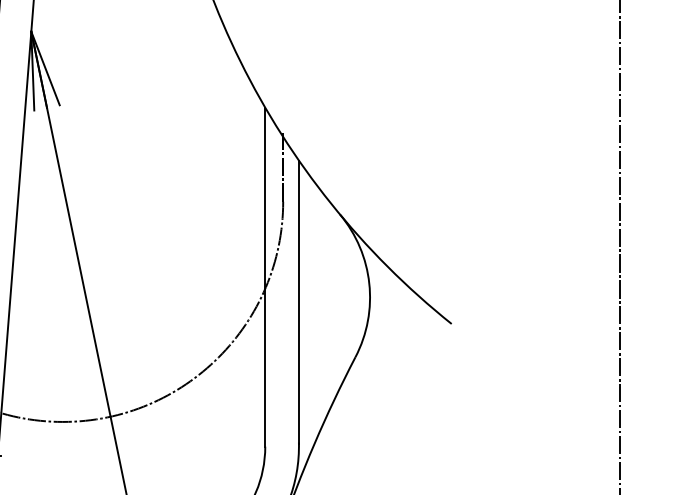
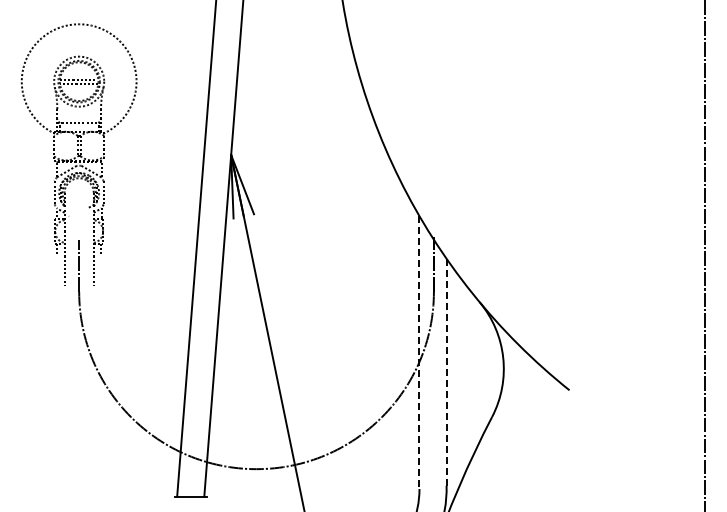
line: (265, 278) -> (419, 353), solid -> dashed
line: (298, 303) -> (446, 373), solid -> dashed

